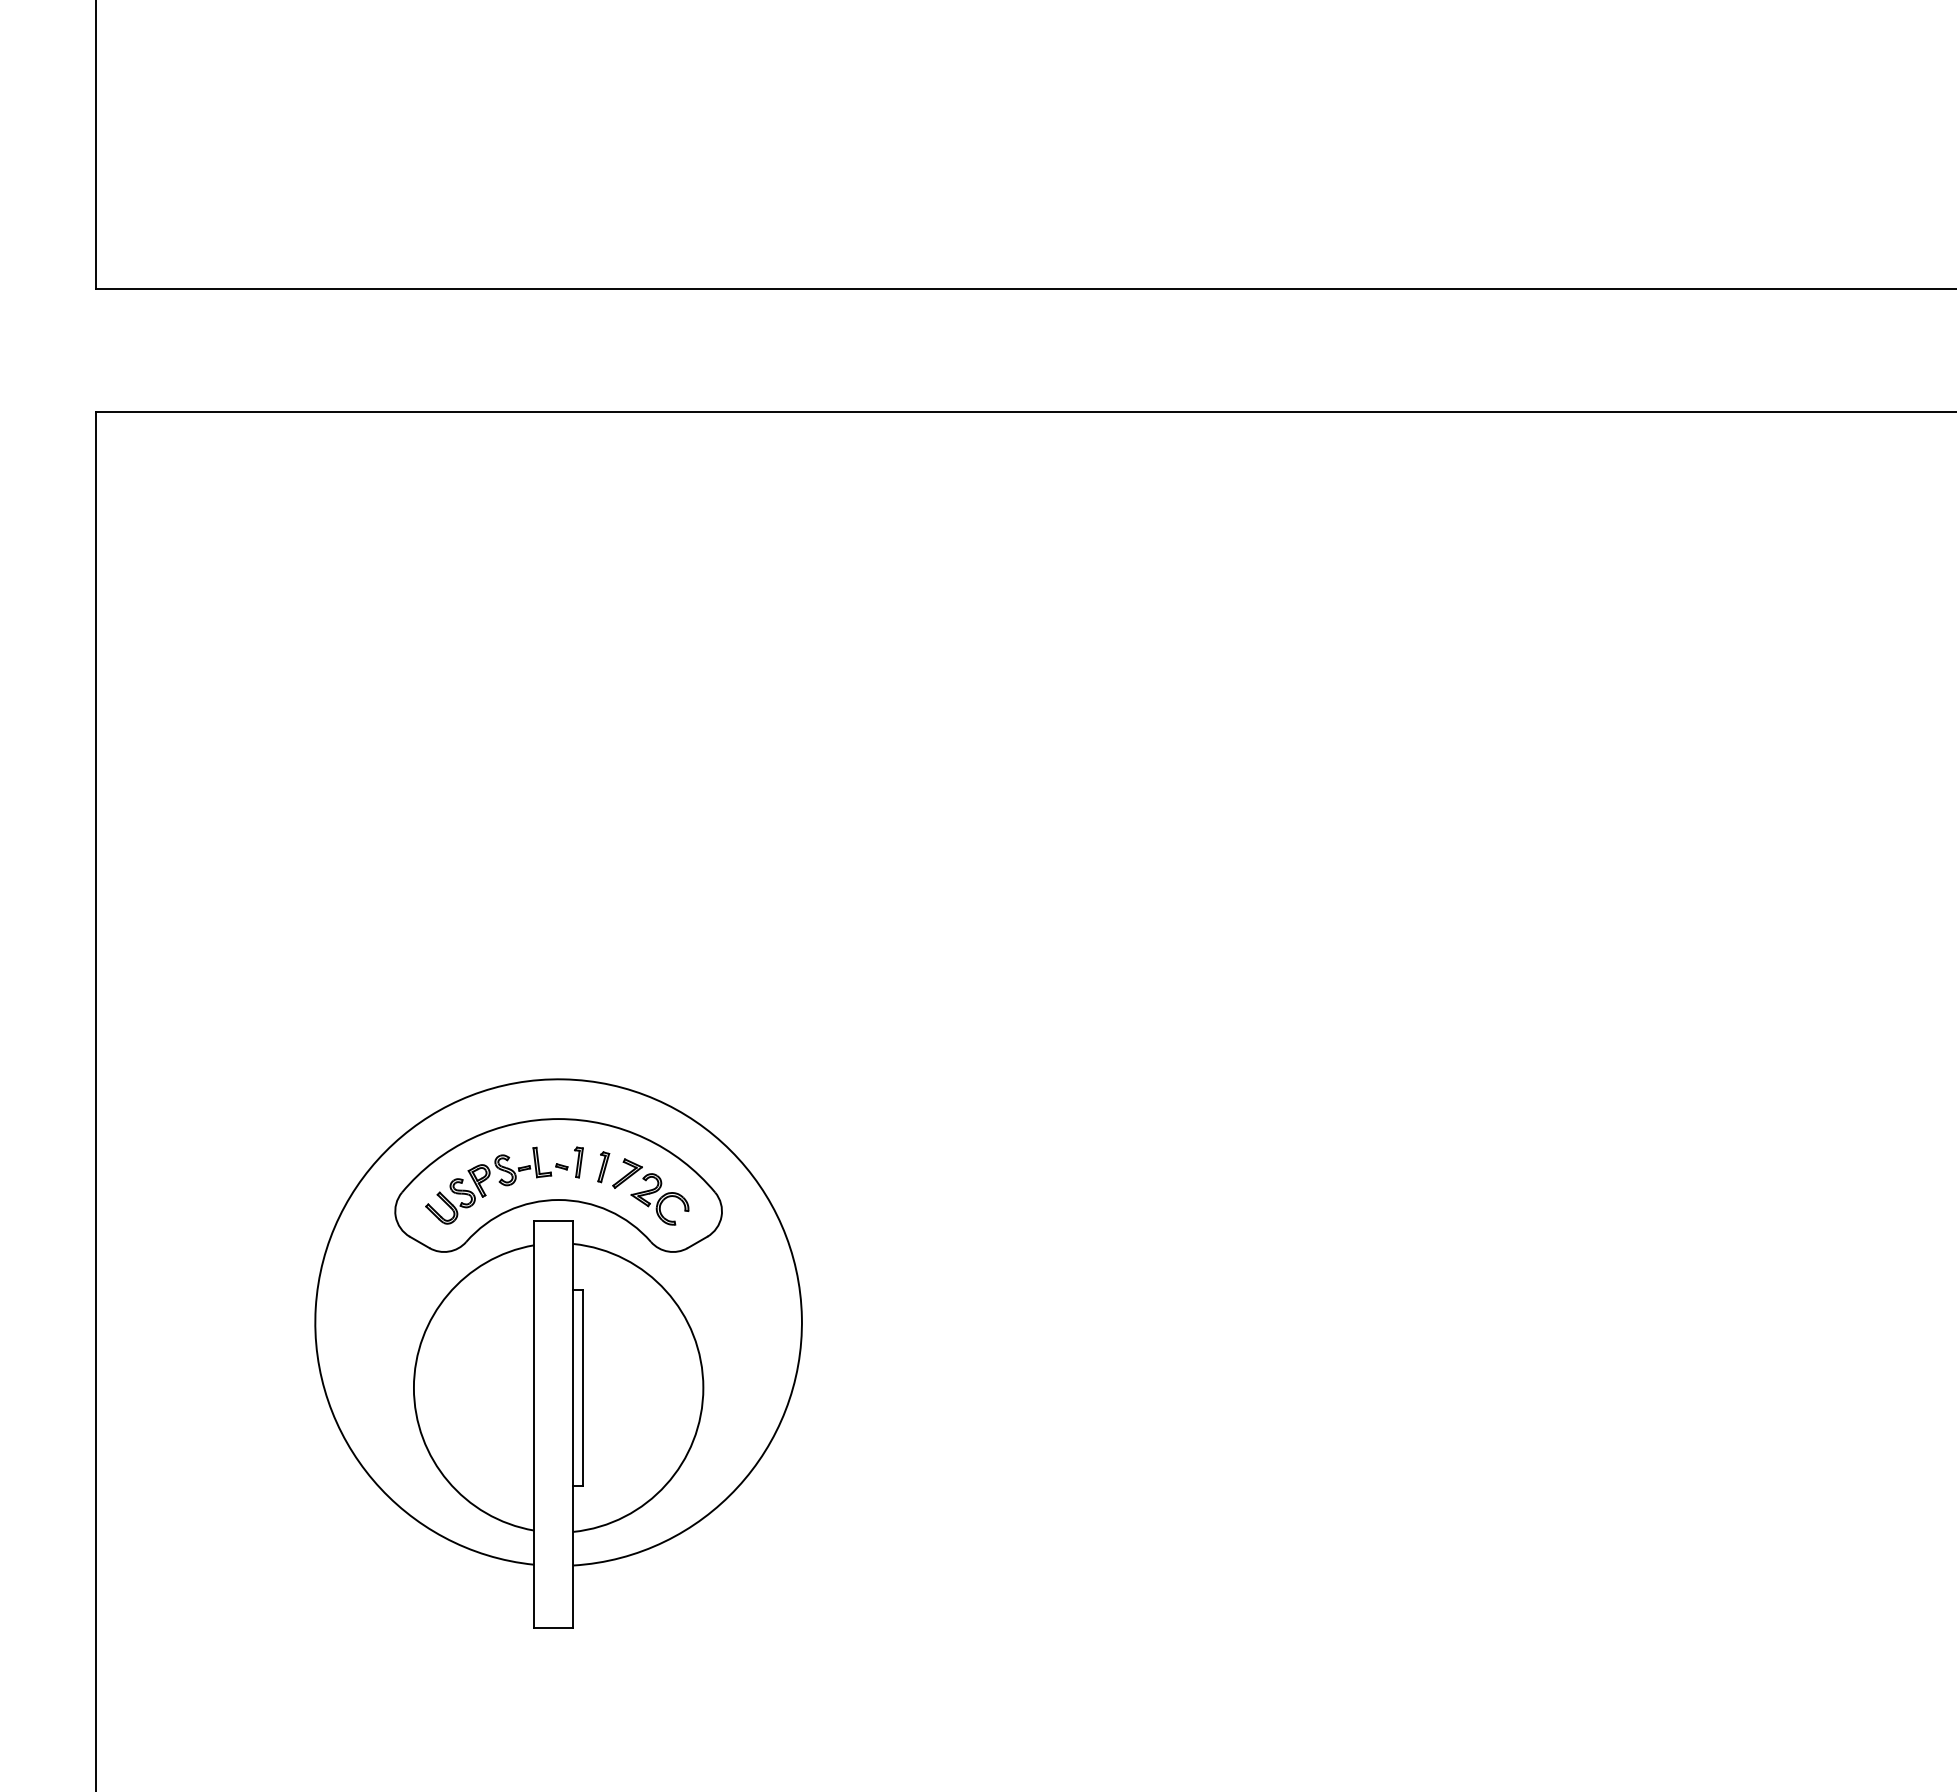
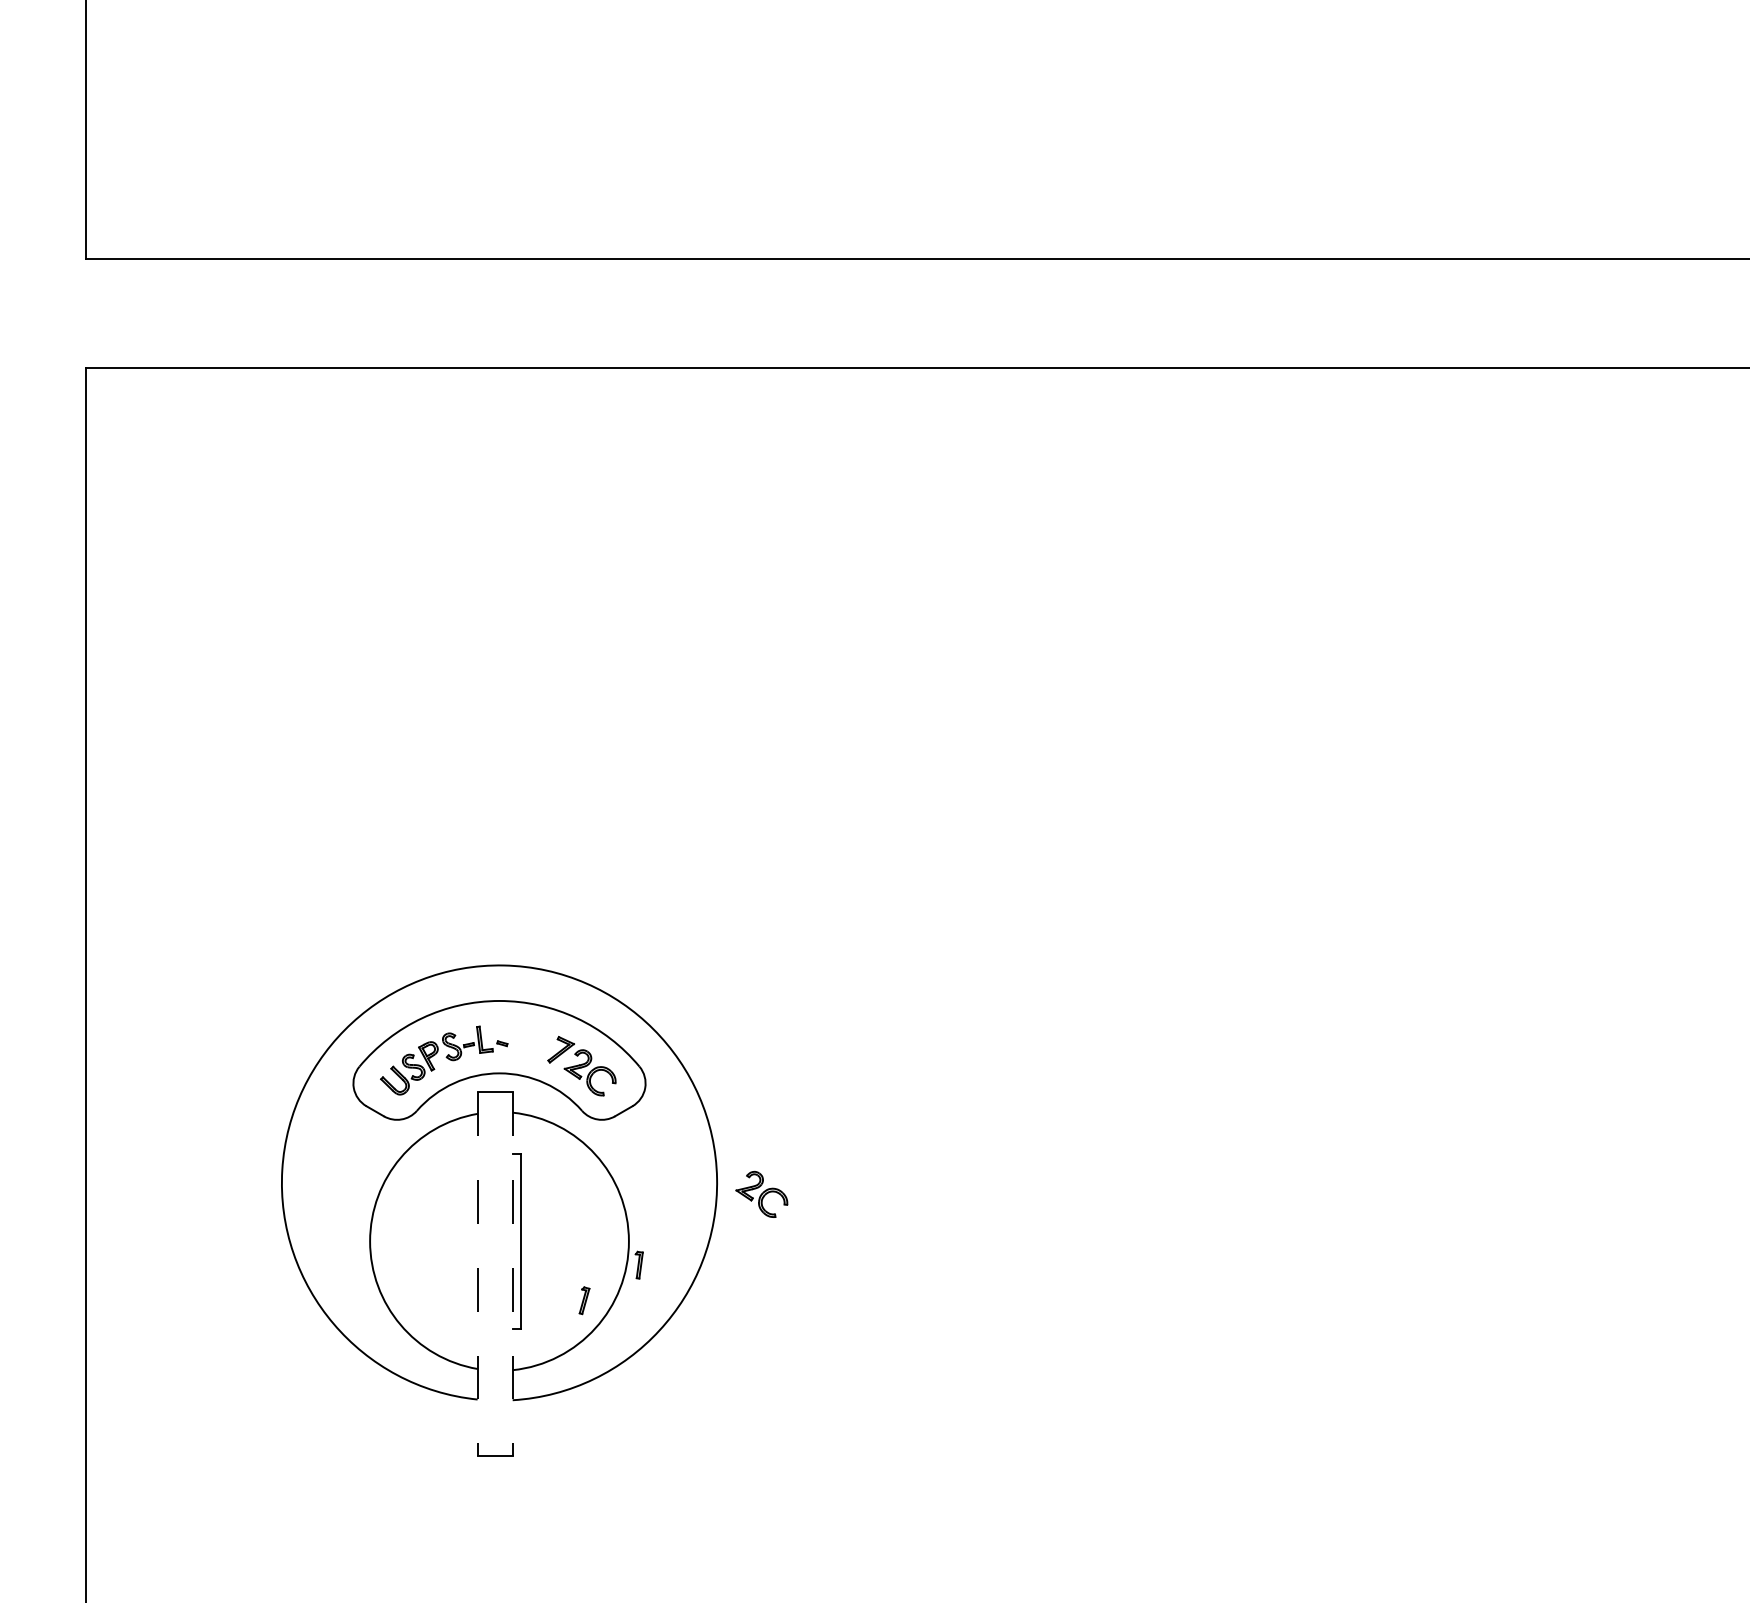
part: (578, 1162) -> (638, 1265), moved
part: (603, 1167) -> (584, 1300), moved
part: (851, 1335) -> (761, 1194), added
line: (534, 1424) -> (477, 1274), solid -> dashed
line: (573, 1424) -> (512, 1274), solid -> dashed

